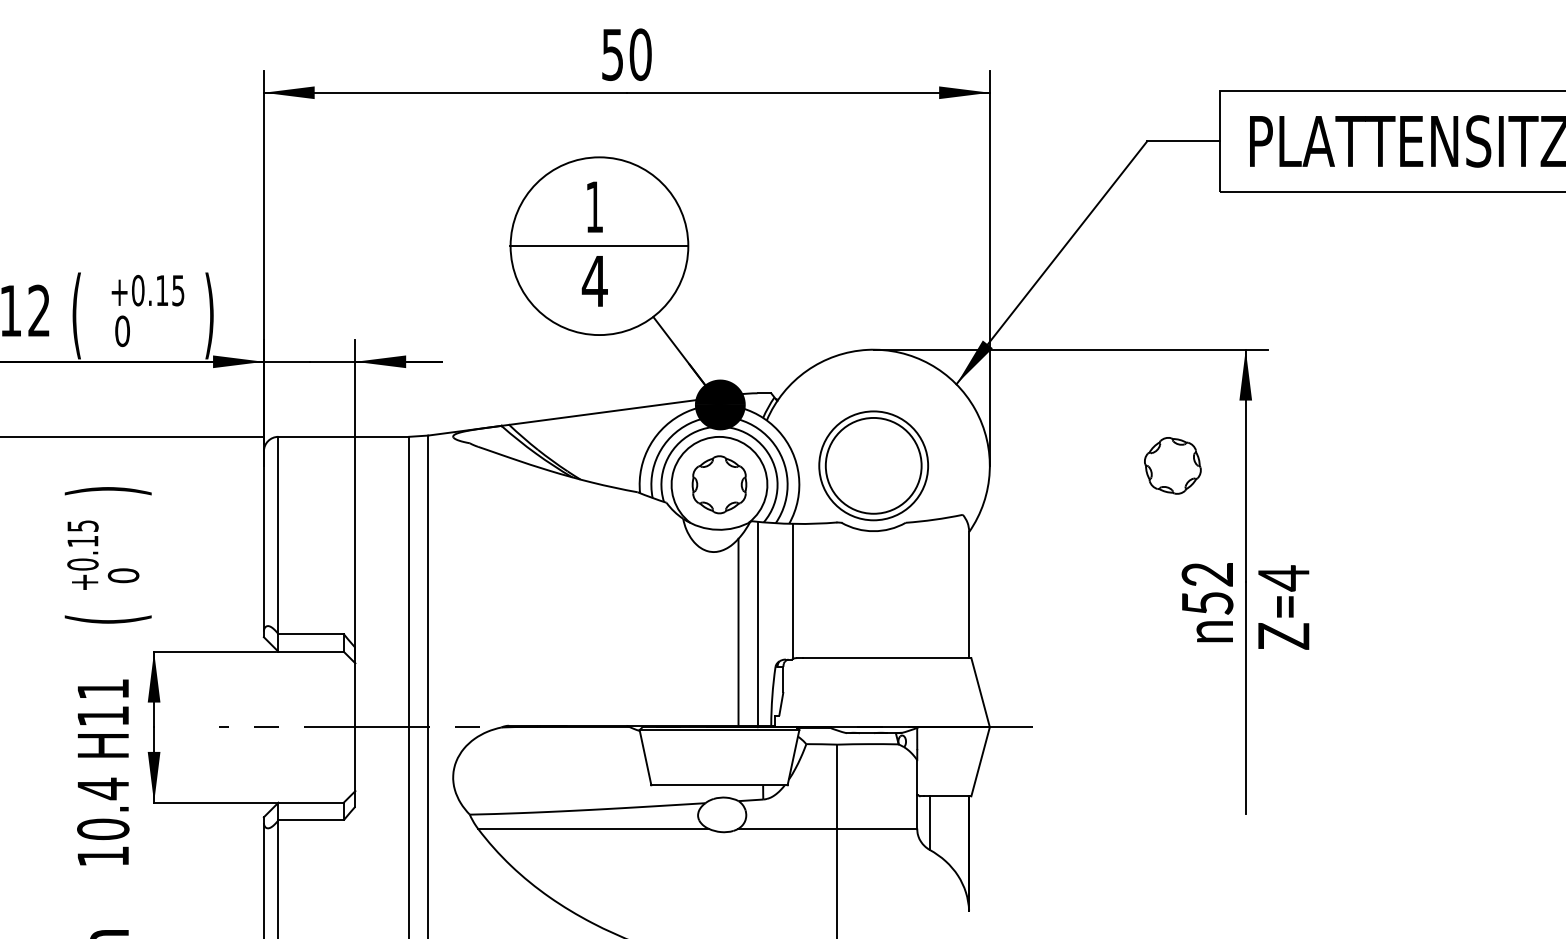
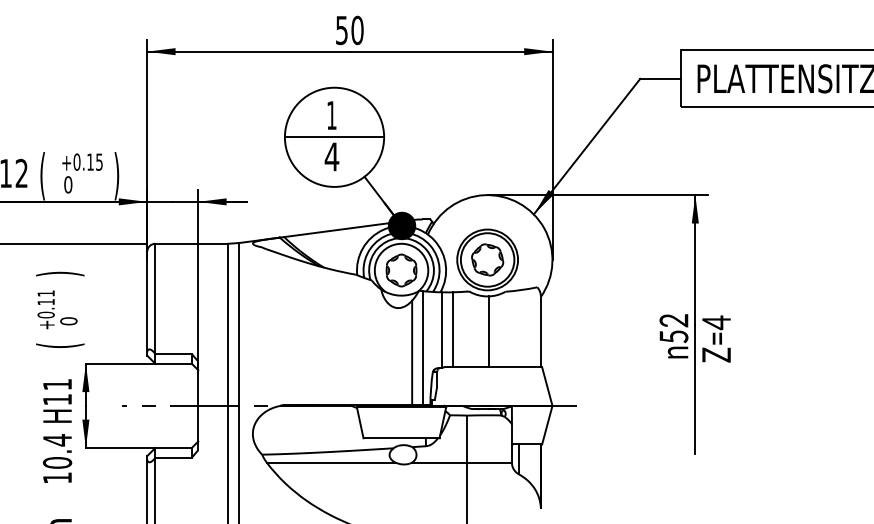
part: (1172, 465) -> (487, 259), moved
text: (81, 525) -> (45, 293), +0.15 -> +0.11
line: (810, 590) -> (452, 329), added
line: (877, 593) -> (489, 331), added

